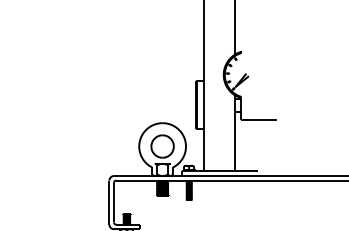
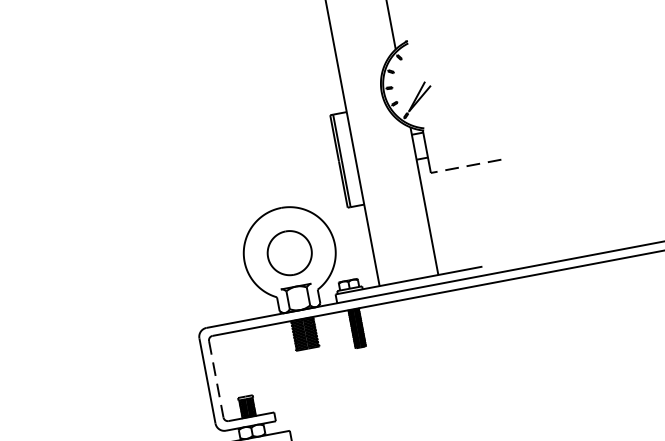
line: (258, 119) -> (465, 165), solid -> dashed
line: (114, 202) -> (217, 378), solid -> dashed

